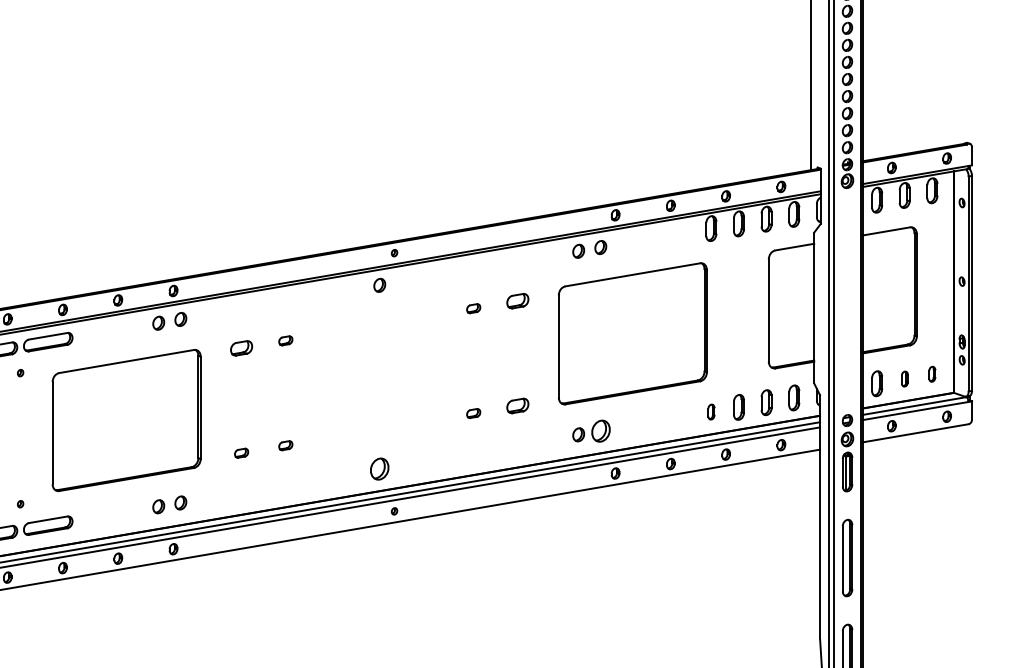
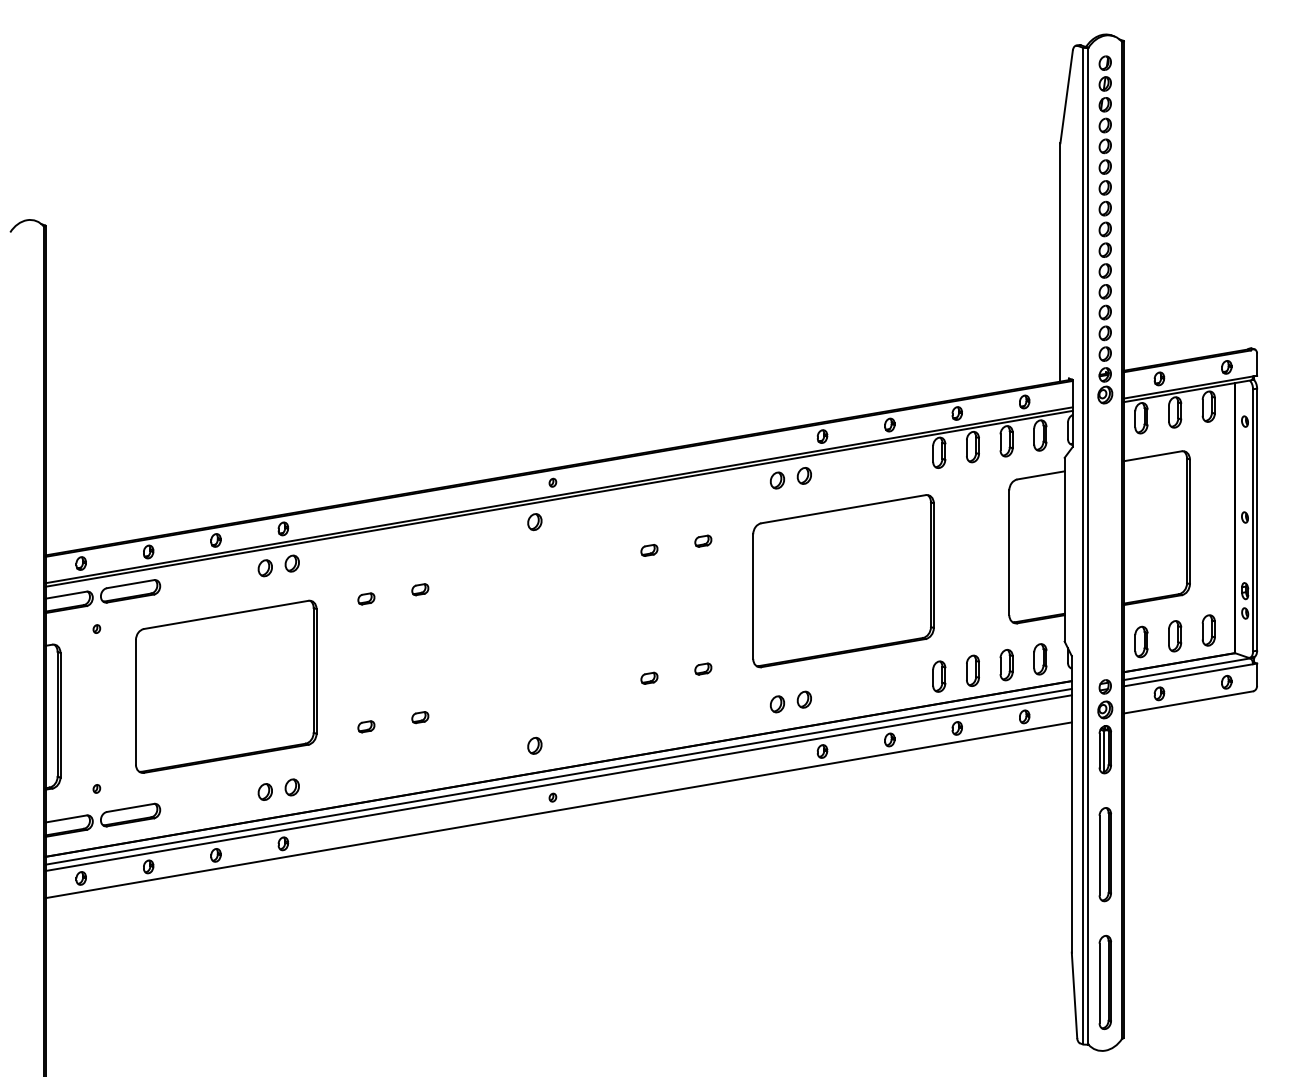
part: (518, 300) -> (703, 540), size x0.62
part: (241, 348) -> (366, 598), size x0.62
part: (932, 374) -> (1208, 630), size x1.67
part: (905, 379) -> (1175, 636), size x1.67
part: (518, 405) -> (703, 668), size x0.62
part: (711, 412) -> (939, 676), size x1.67
part: (600, 430) -> (803, 699), size x0.62
part: (379, 468) -> (534, 745), size x0.62

